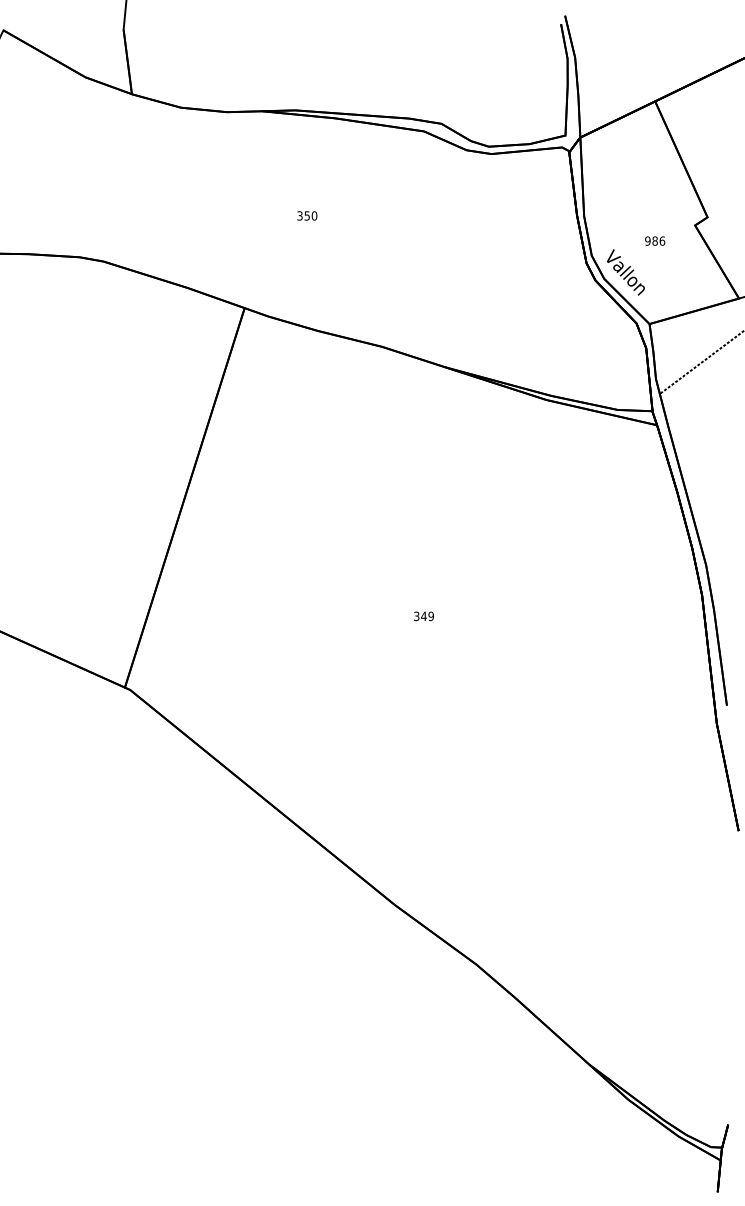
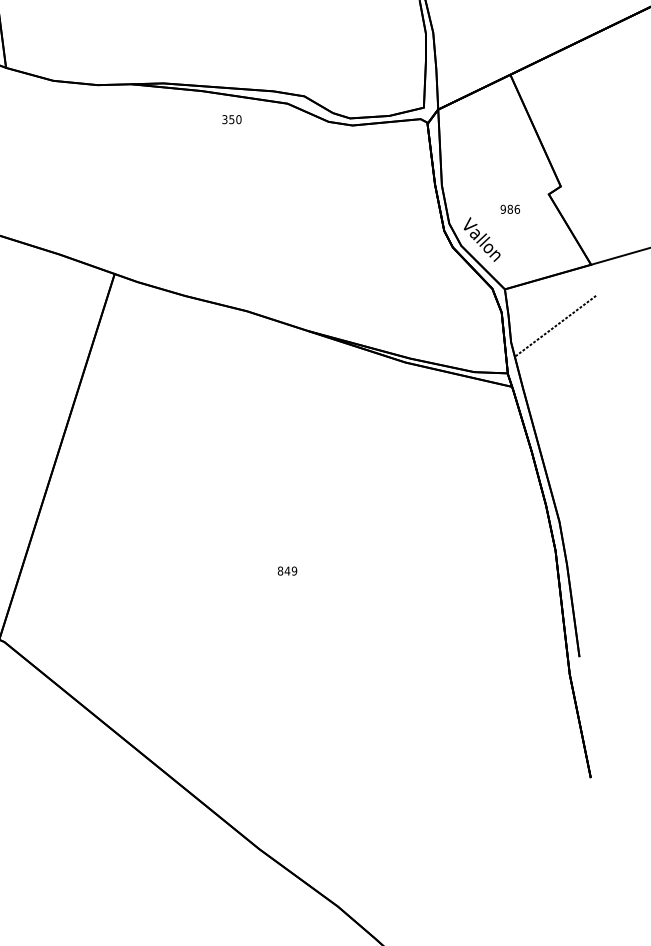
text: (307, 215) -> (232, 119), moved
text: (416, 616) -> (280, 571), 349 -> 849

